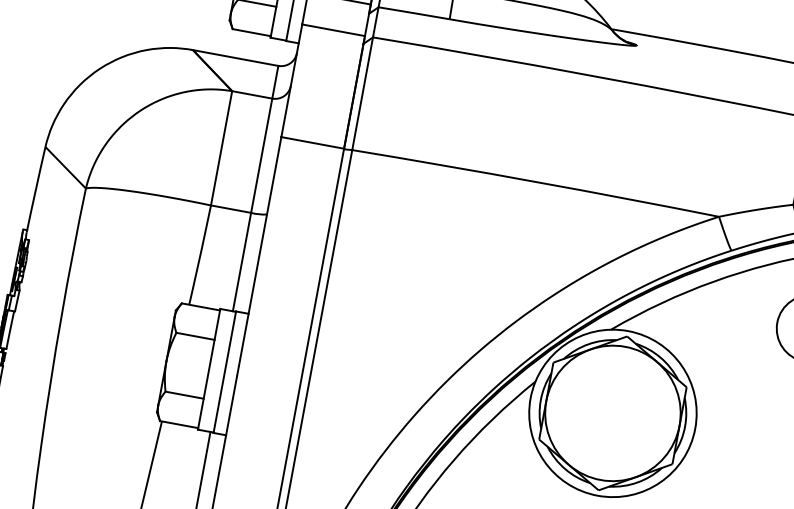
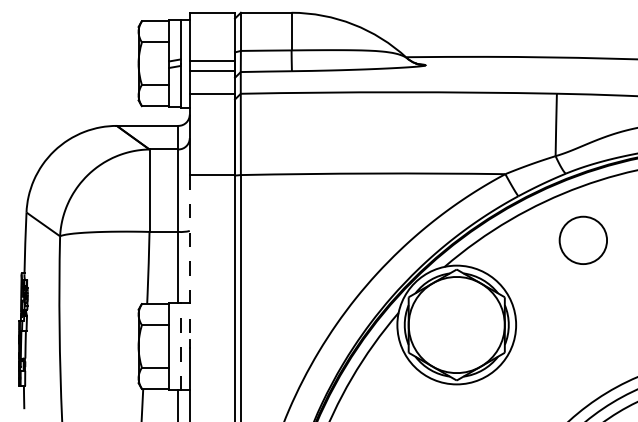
line: (259, 251) -> (189, 257), solid -> dashed
line: (224, 372) -> (180, 346), solid -> dashed

